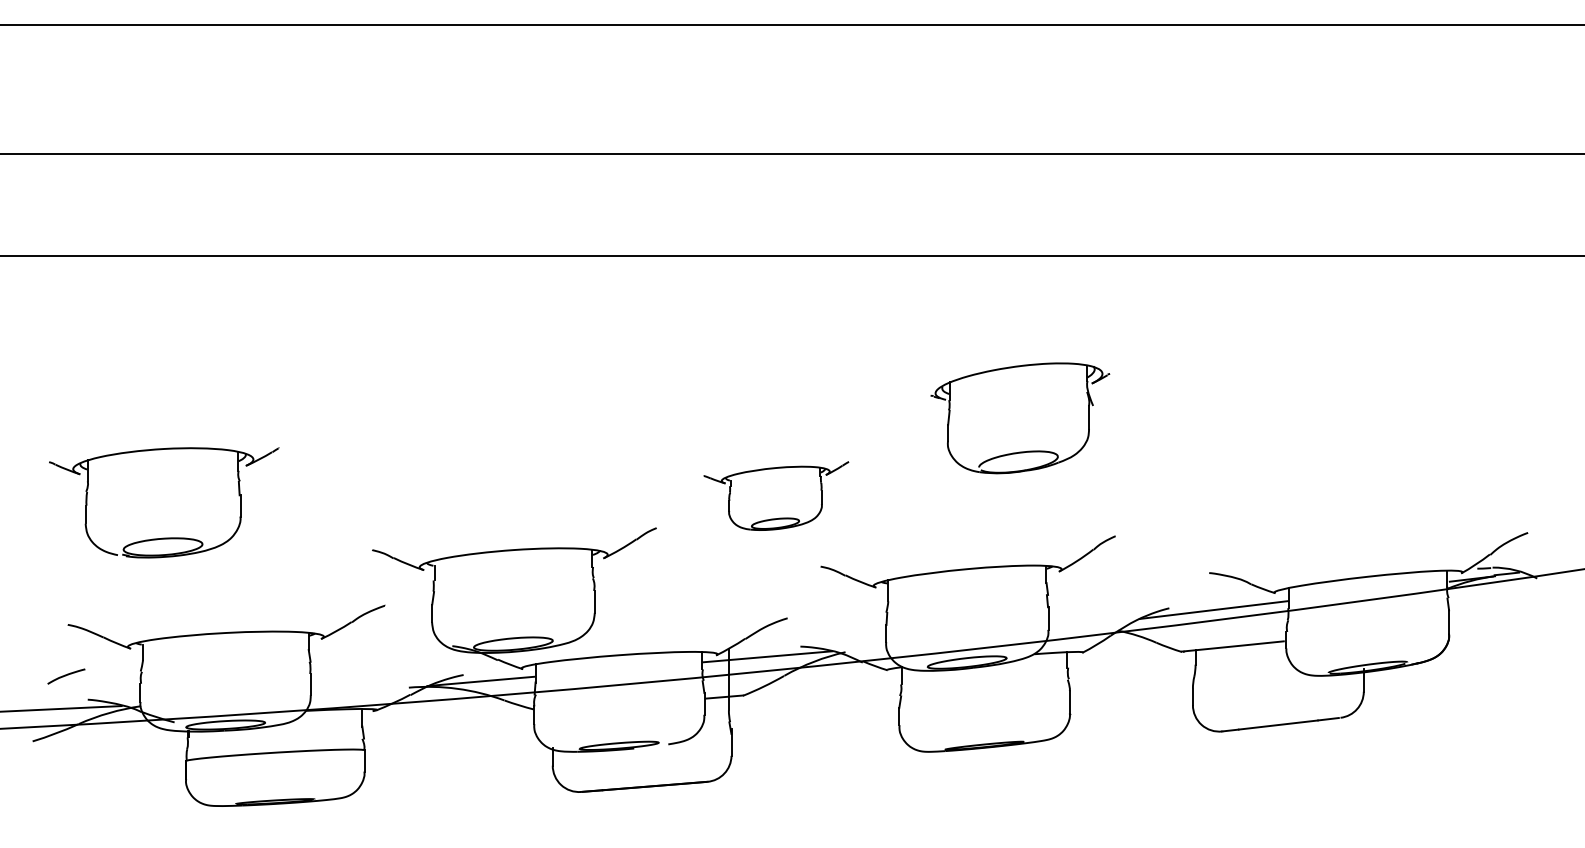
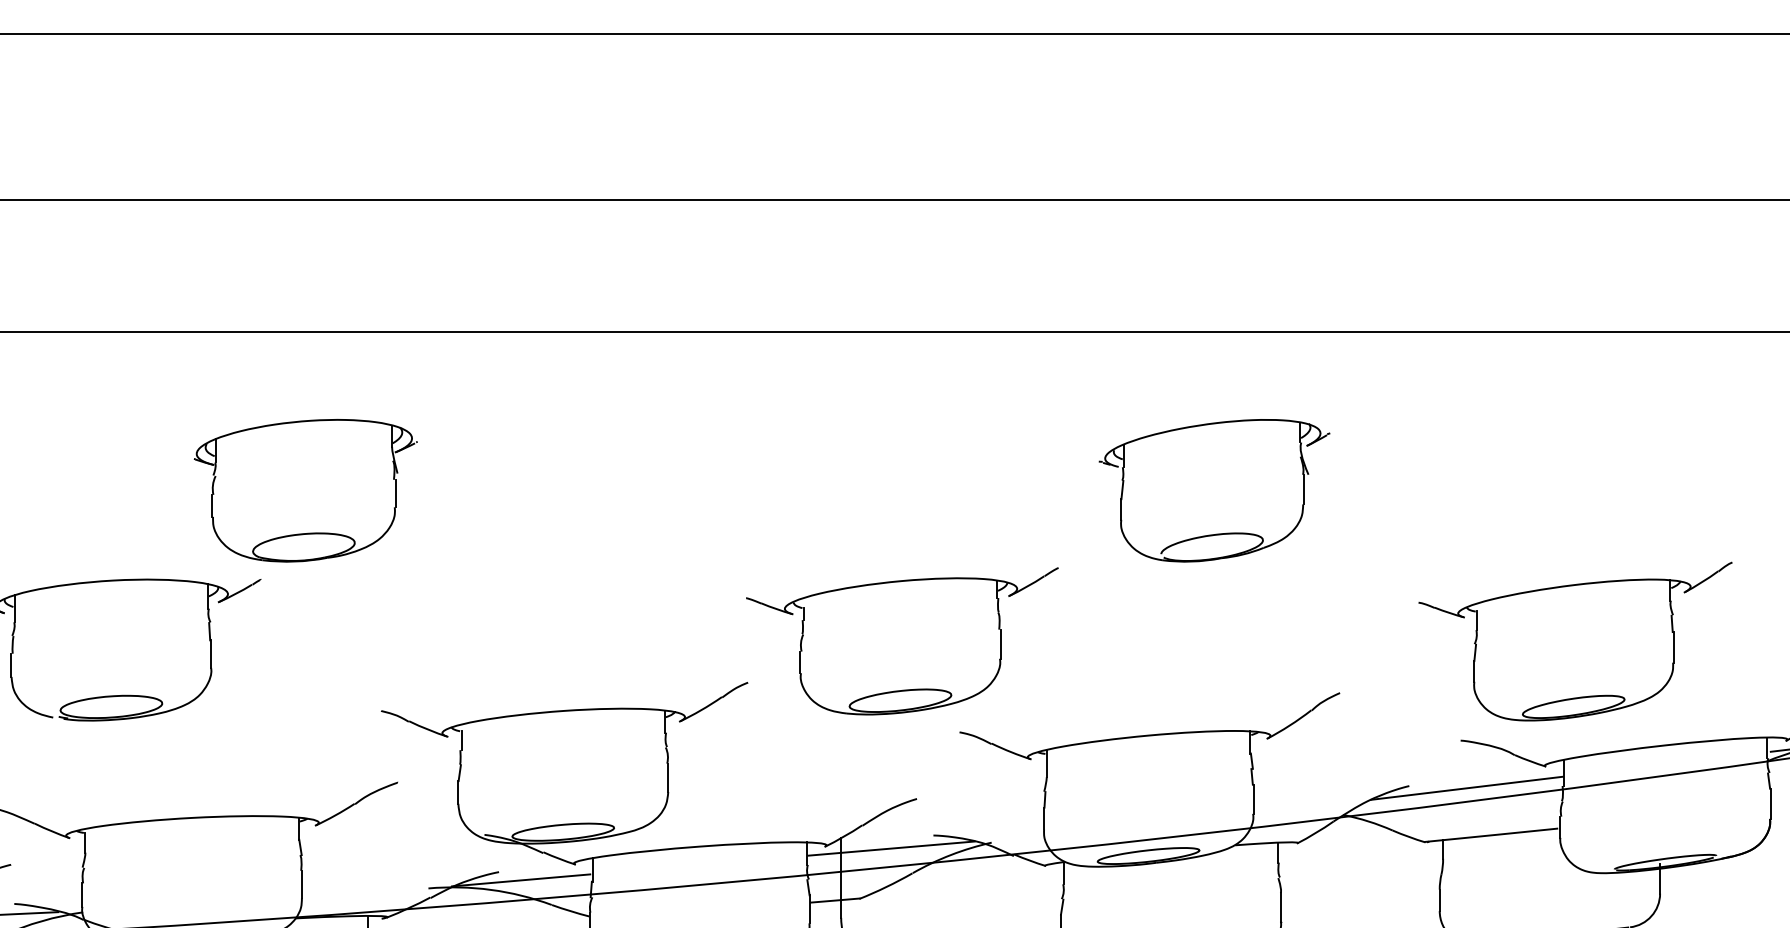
part: (313, 379) -> (305, 490), added
part: (1020, 418) -> (1214, 490), moved
part: (776, 495) -> (902, 640), size x1.67
part: (1297, 496) -> (1574, 641), added

